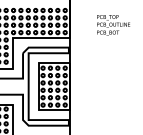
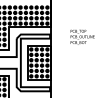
text: (113, 24) -> (82, 36), moved

